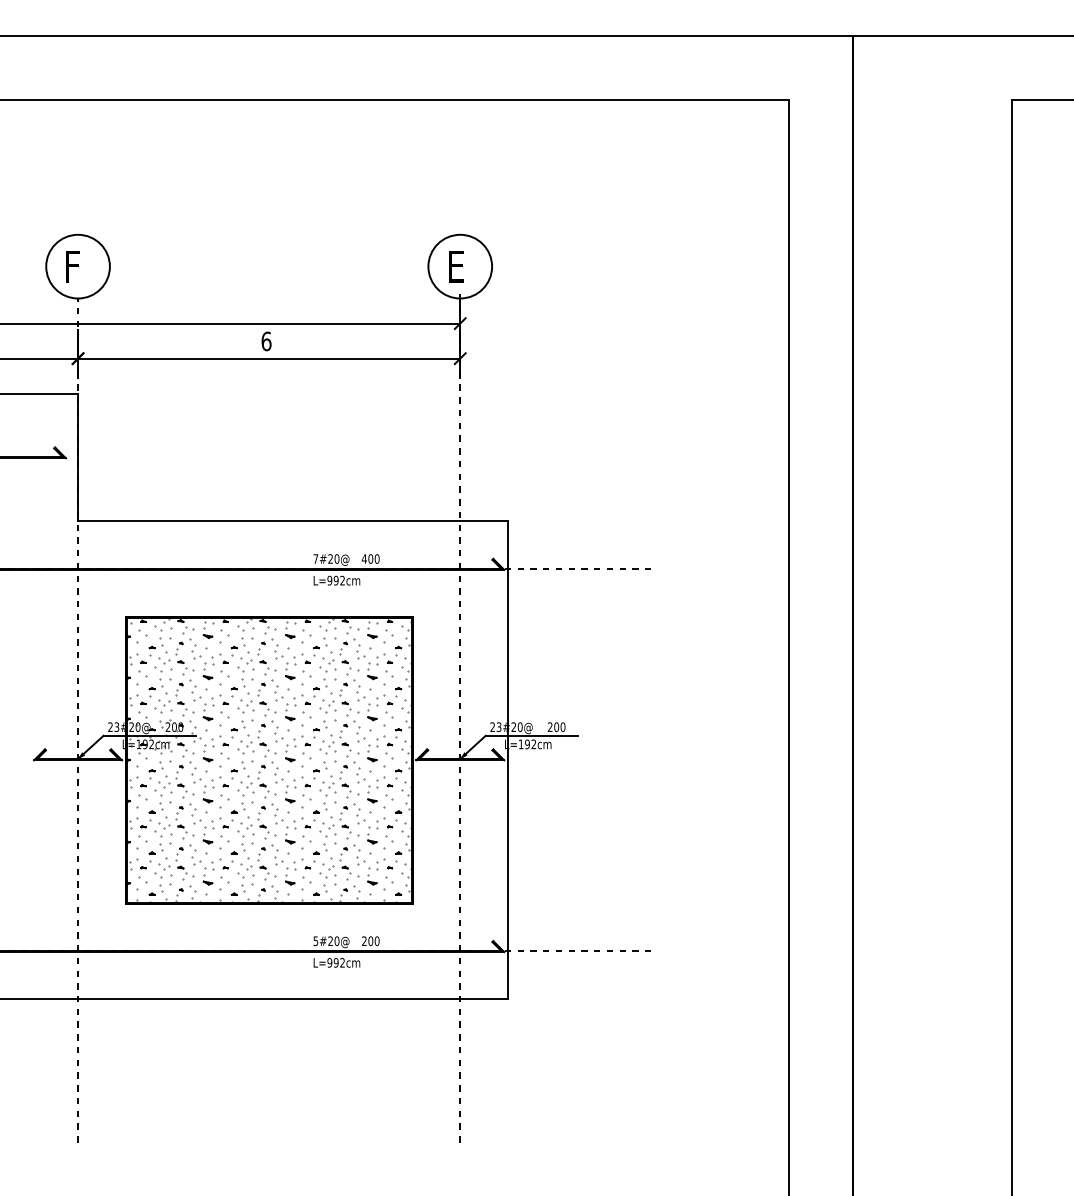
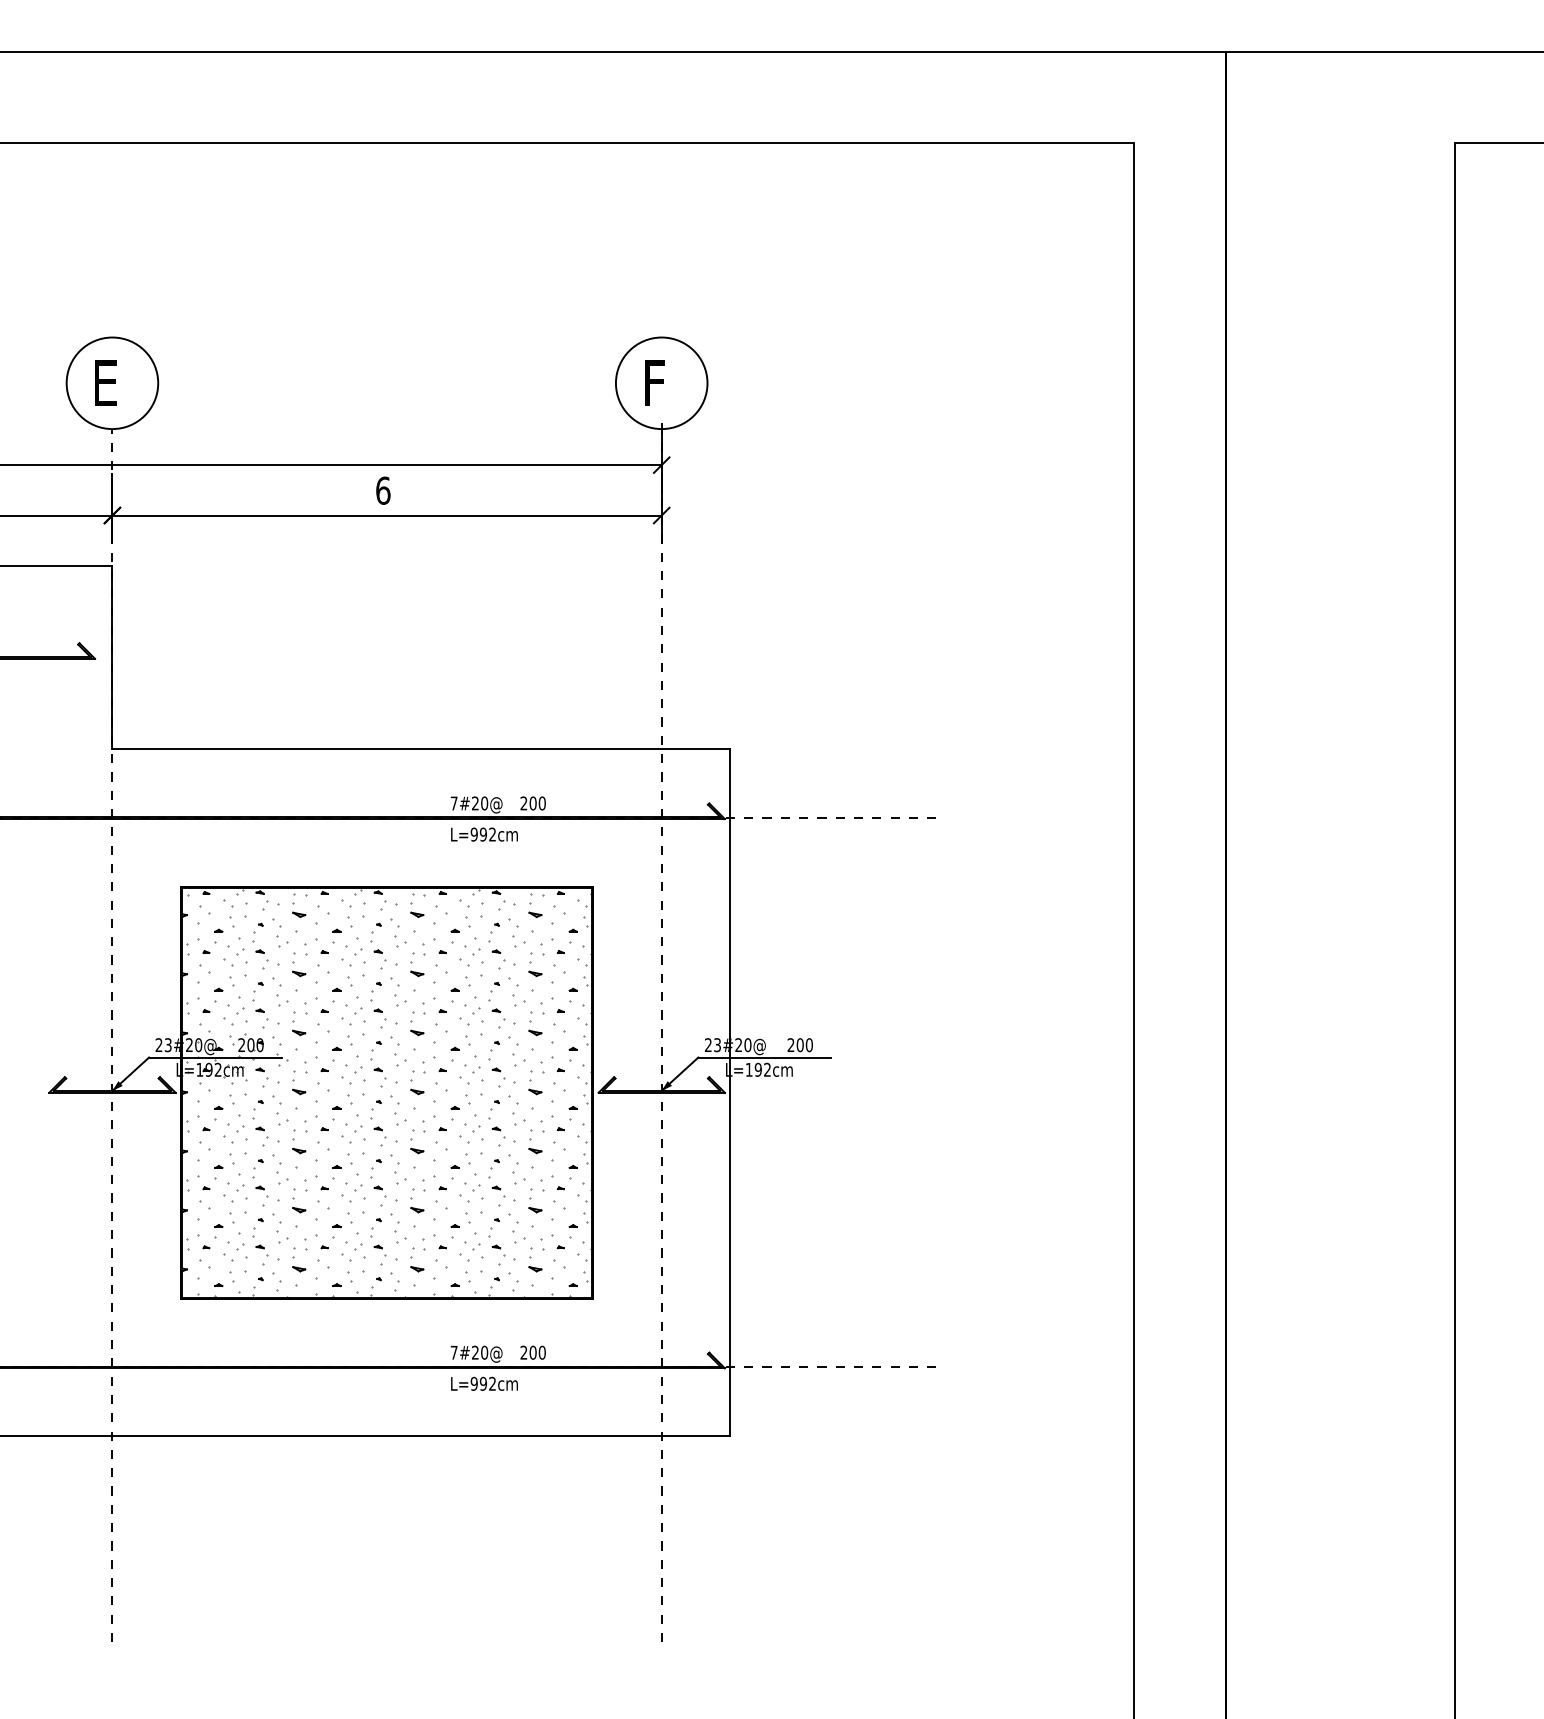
text: (74, 266) -> (107, 383), F -> E
text: (457, 266) -> (657, 383), E -> F
text: (363, 558) -> (522, 802), 400 -> 200
text: (315, 941) -> (453, 1353), 5#20@ -> 7#20@

